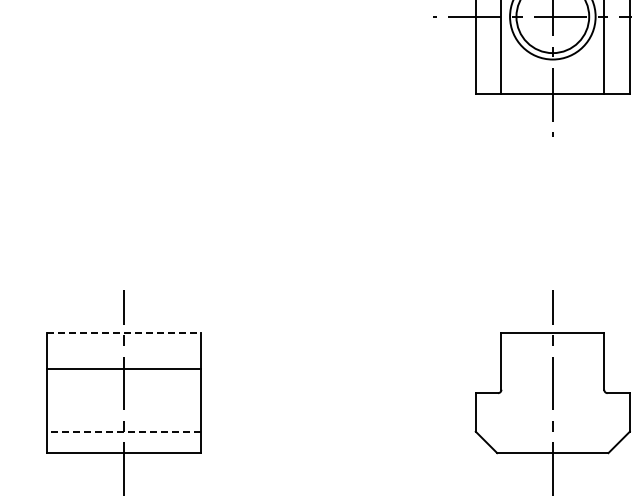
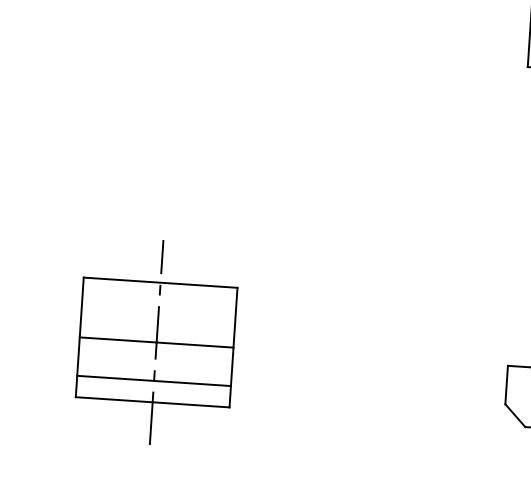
line: (124, 333) -> (161, 282), dashed -> solid
line: (123, 369) -> (156, 342), moved
line: (123, 431) -> (153, 380), dashed -> solid

